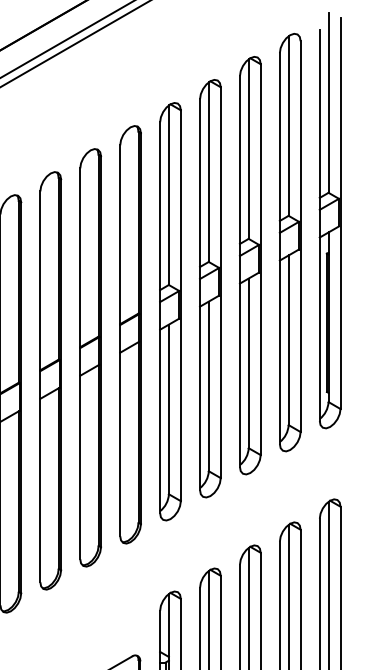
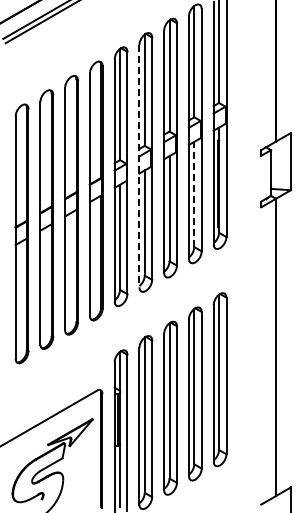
line: (200, 295) -> (139, 166), solid -> dashed
line: (288, 340) -> (194, 194), solid -> dashed

